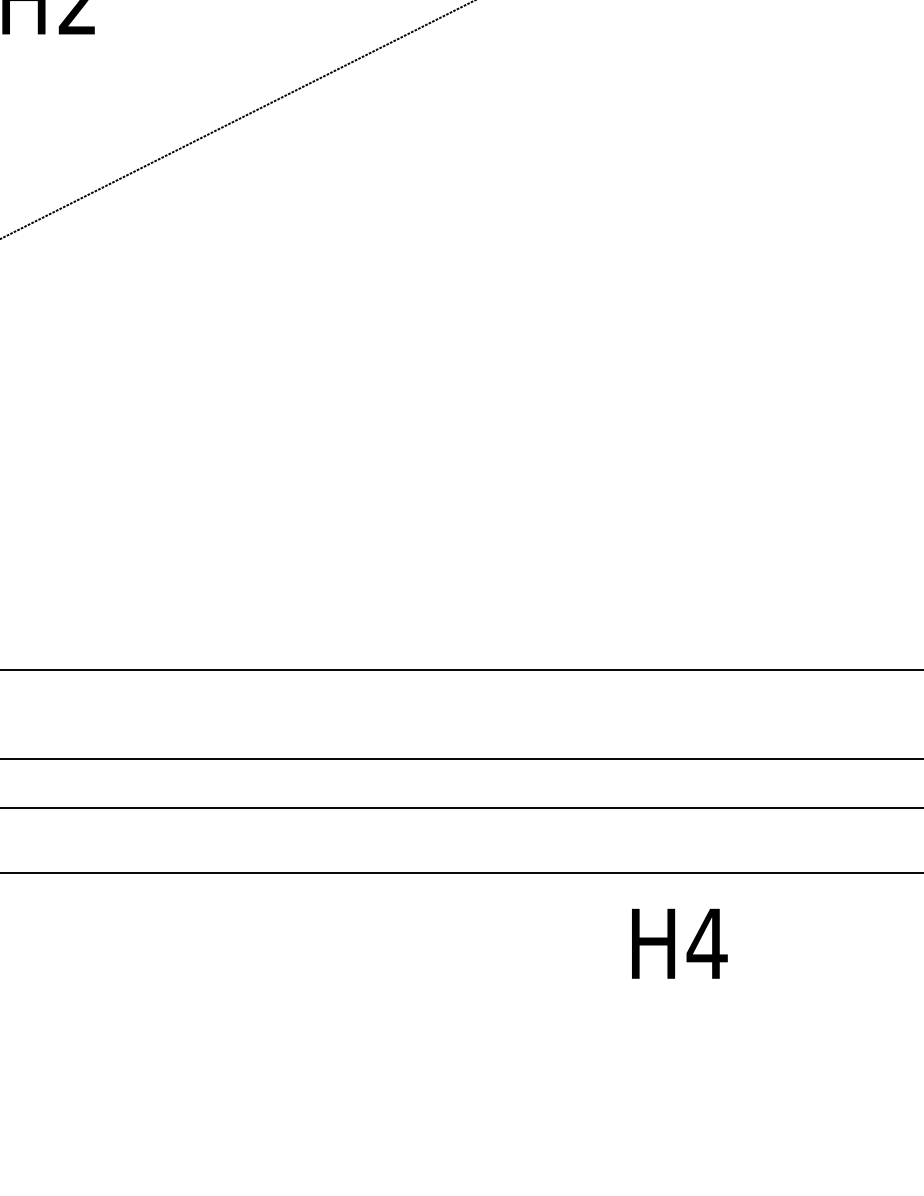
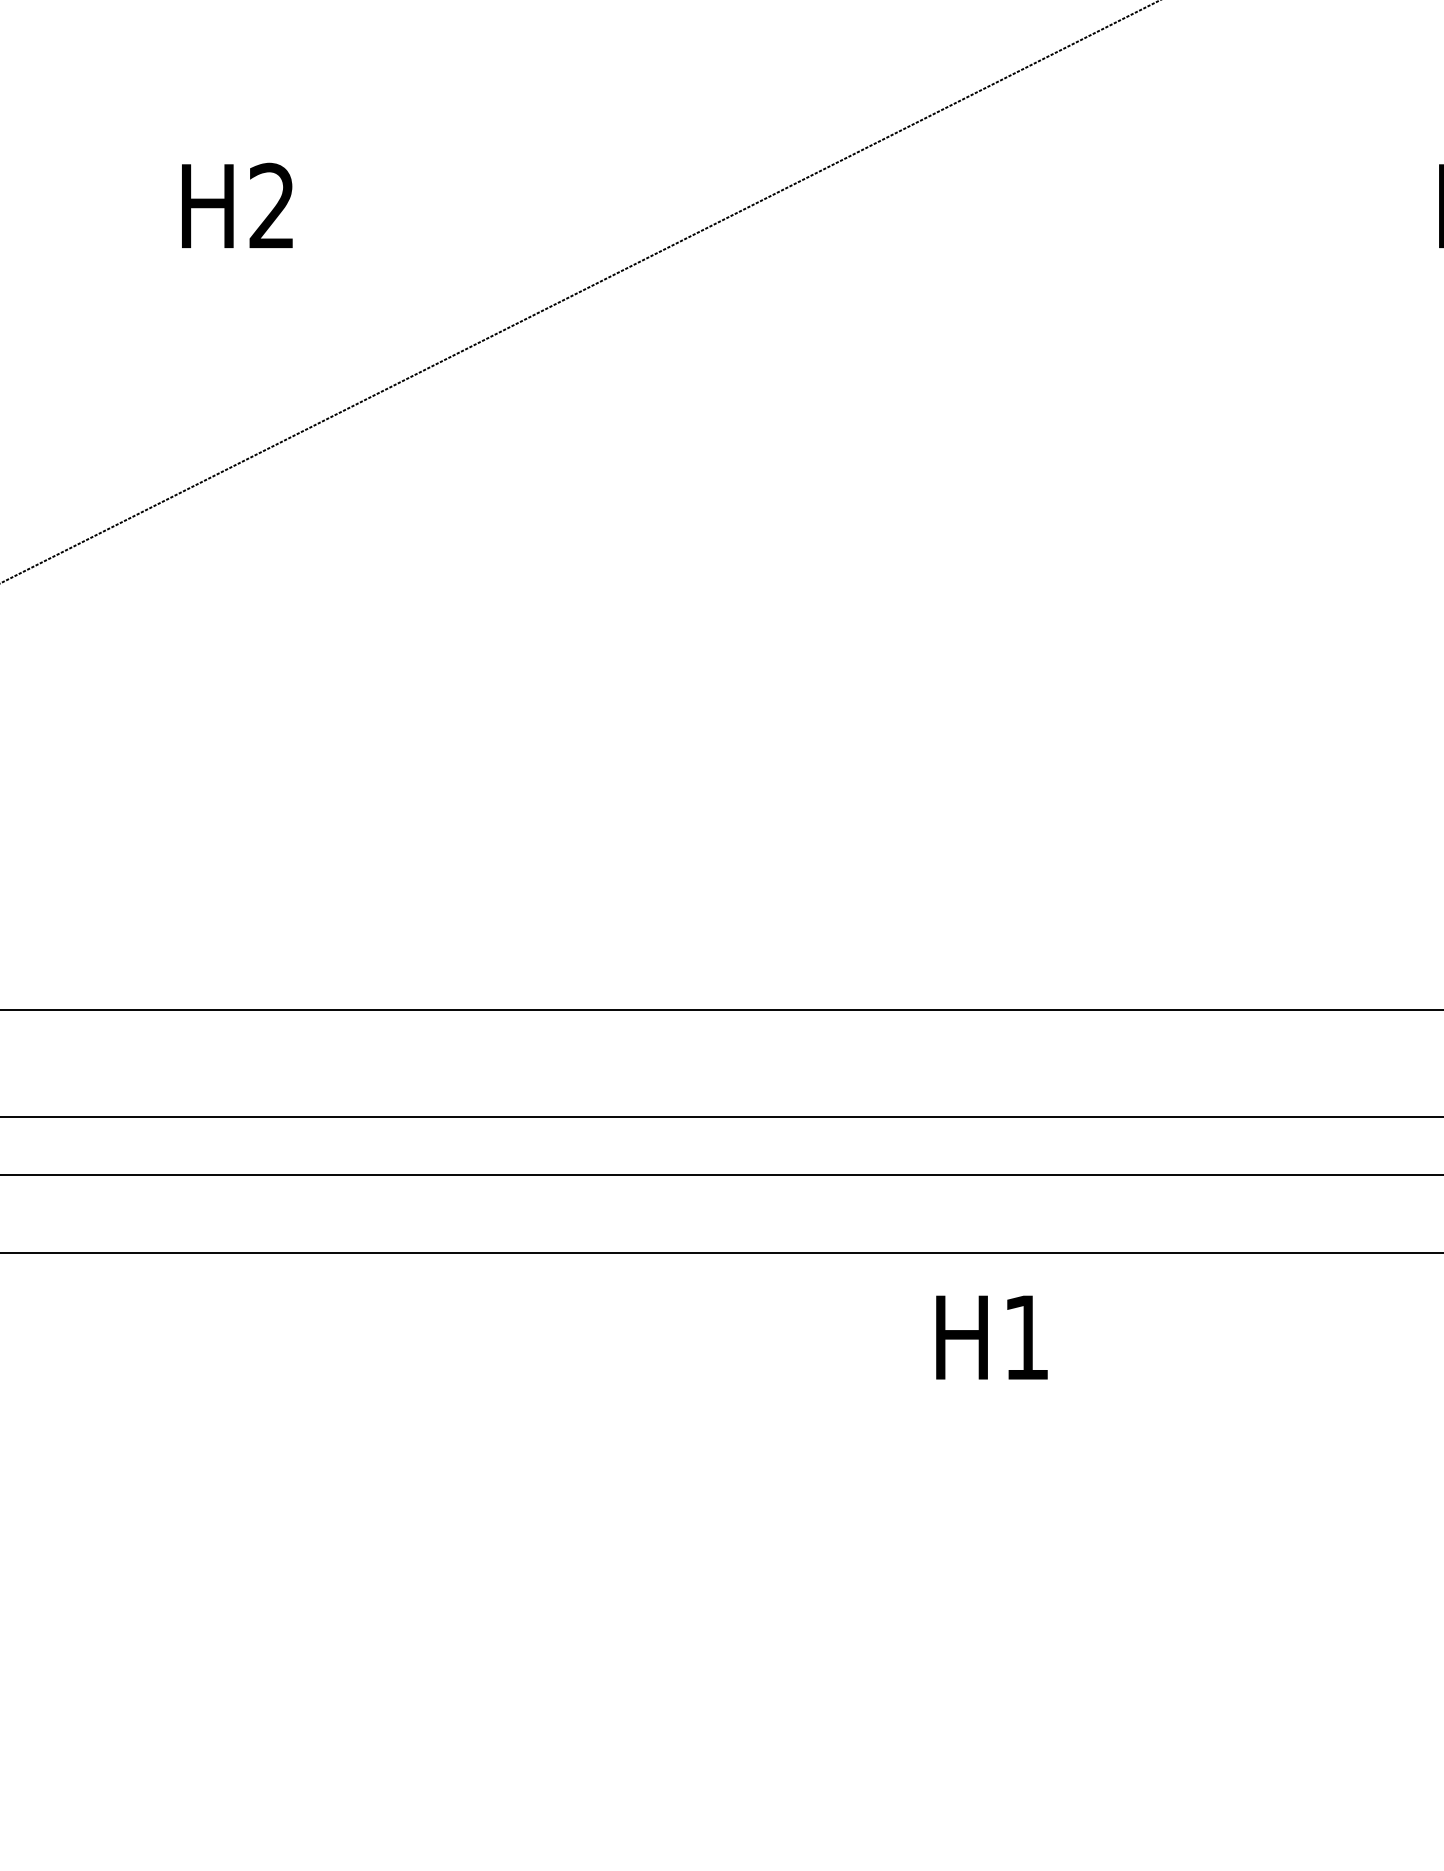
text: (706, 943) -> (1025, 1337), H4 -> H1

